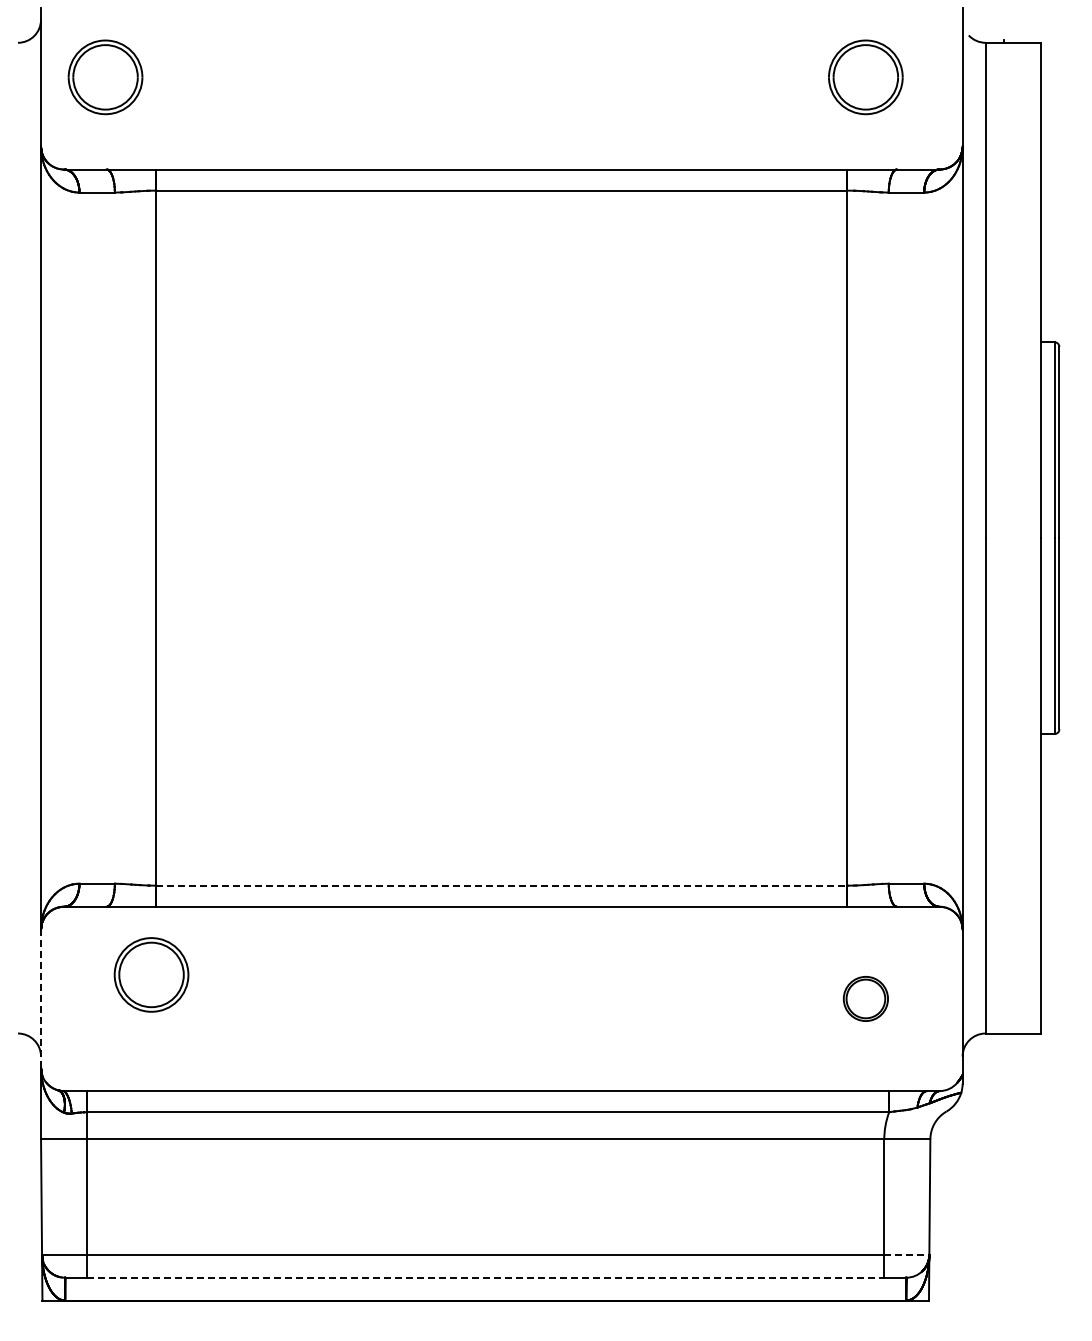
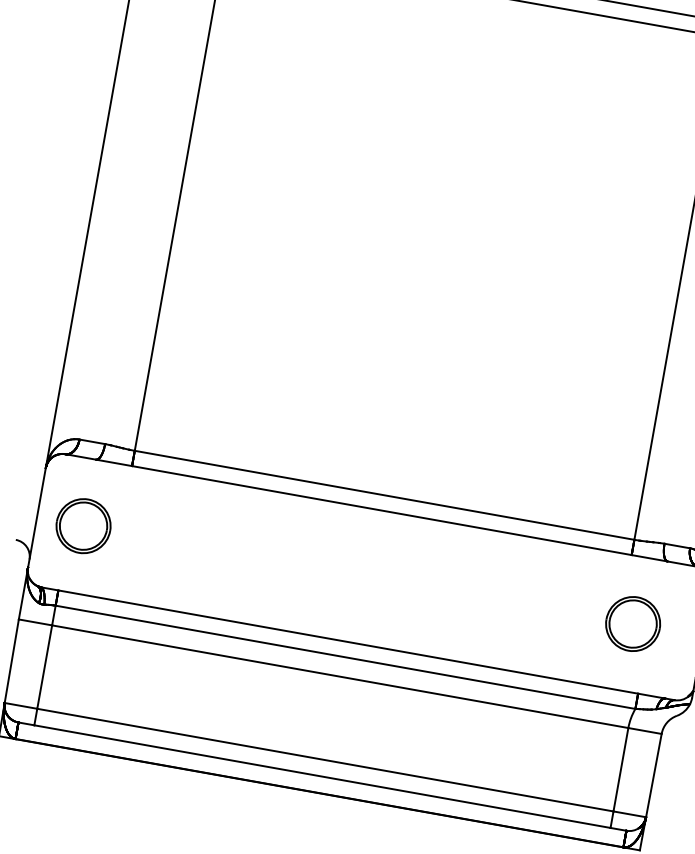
line: (501, 885) -> (384, 495), dashed -> solid
part: (151, 974) -> (83, 525), moved
line: (41, 998) -> (37, 517), dashed -> solid
part: (865, 998) -> (632, 623), size x1.67
line: (906, 1254) -> (629, 814), dashed -> solid
line: (485, 1277) -> (322, 776), dashed -> solid

